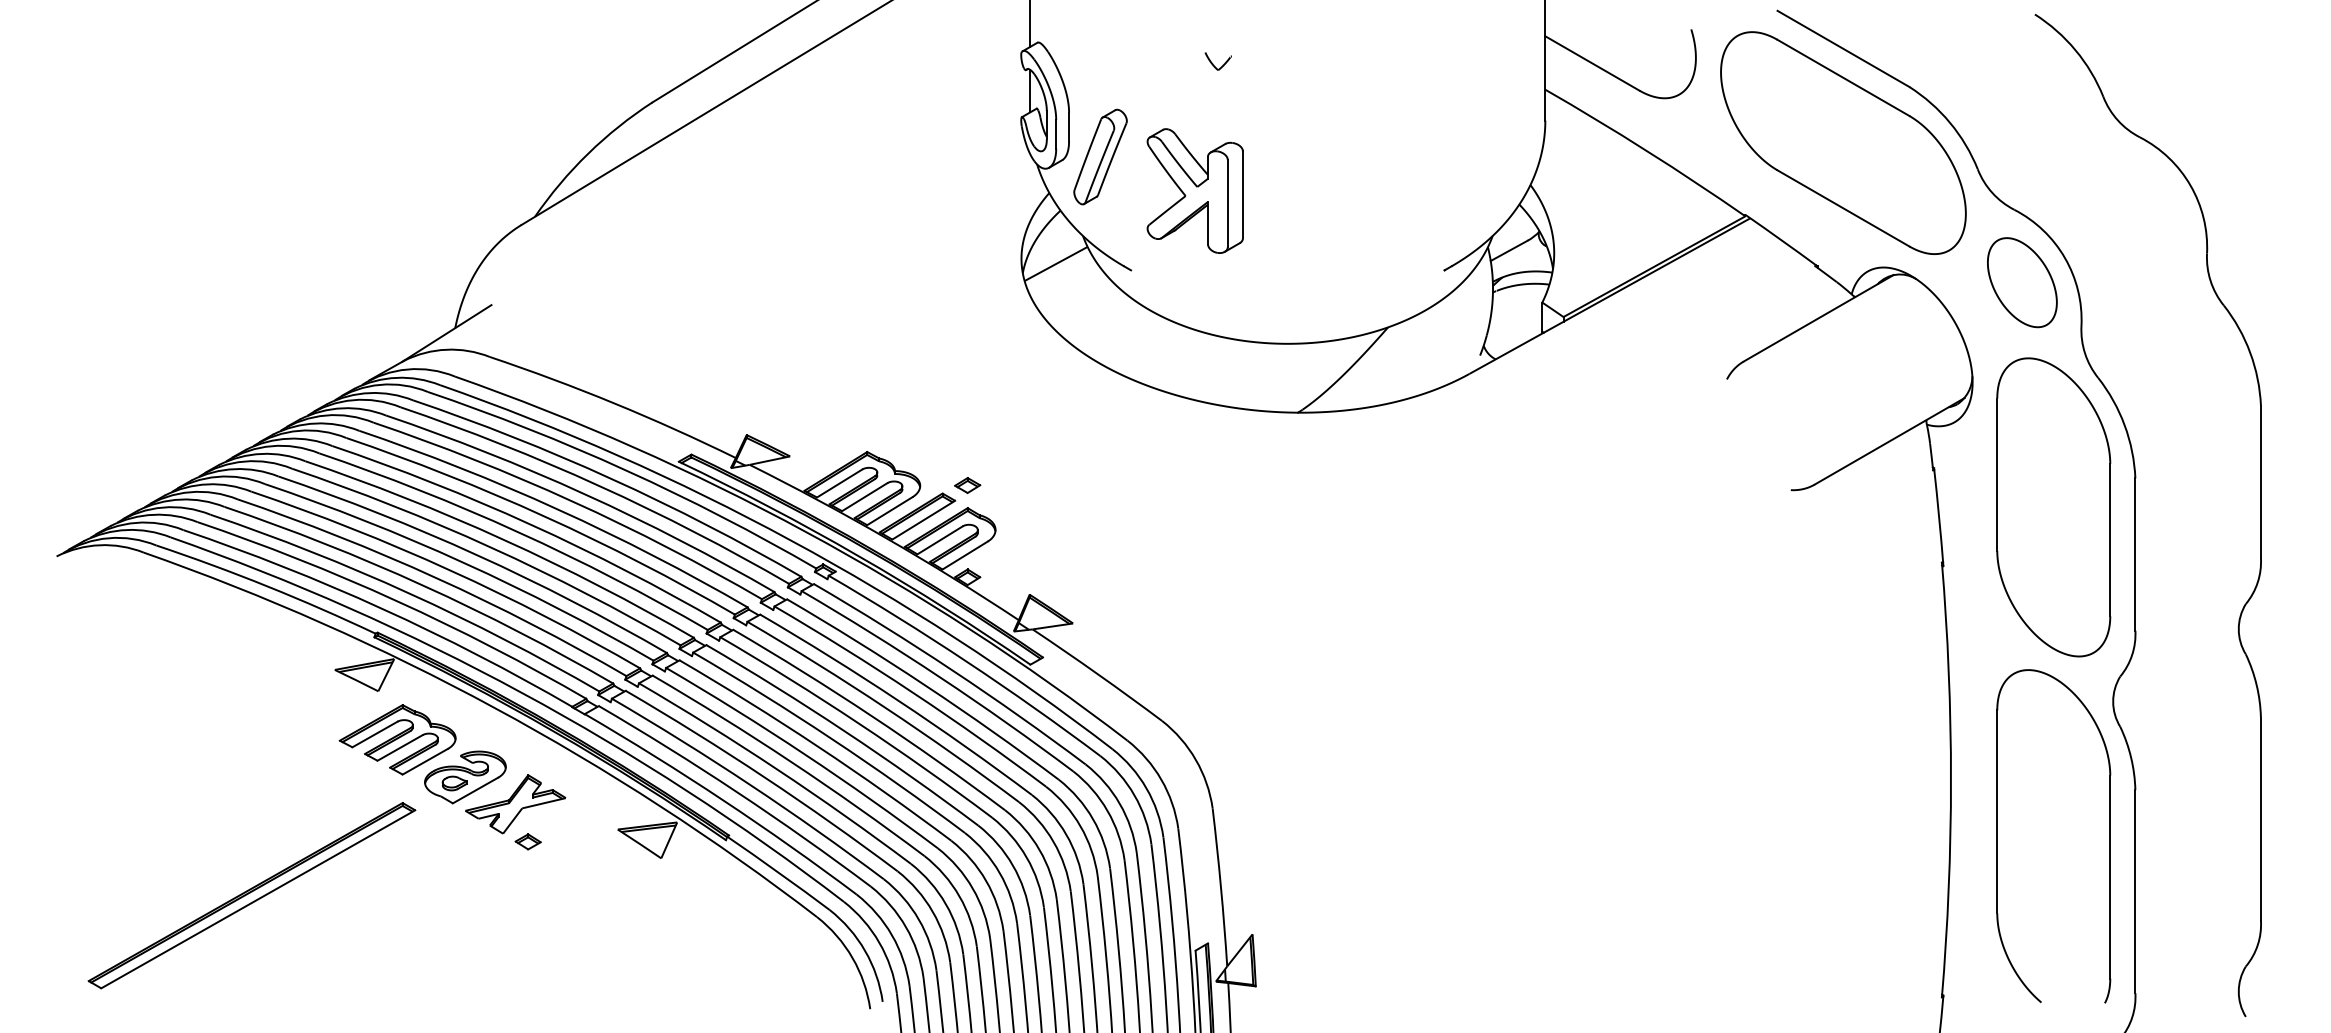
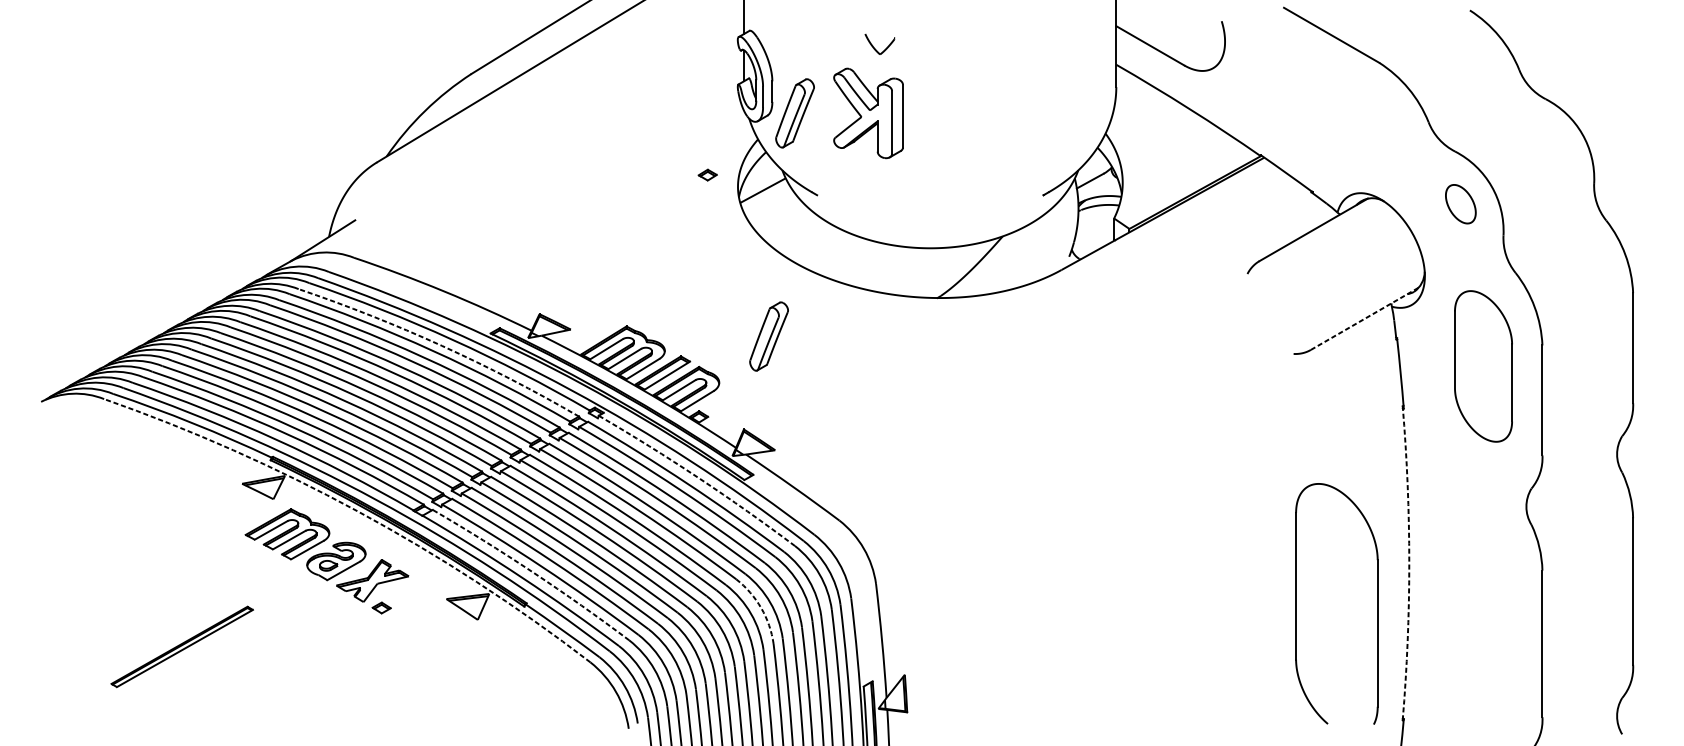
part: (1217, 61) -> (879, 44), size x1.6
part: (1843, 142) -> (1331, 102), removed
part: (1194, 190) -> (867, 113), moved
part: (2022, 282) -> (1460, 204), size x0.6
line: (1889, 441) -> (1364, 318), solid -> dashed
part: (1064, 465) -> (769, 336), added
arc: (611, 478) -> (441, 345), solid -> dashed
part: (967, 485) -> (707, 175), moved
part: (2053, 507) -> (1483, 366), size x0.7
arc: (967, 661) -> (699, 477), solid -> dashed
arc: (494, 708) -> (357, 511), solid -> dashed
arc: (1951, 779) -> (1409, 562), solid -> dashed
arc: (737, 792) -> (532, 572), solid -> dashed
part: (1997, 836) -> (1296, 604), moved
arc: (1053, 841) -> (761, 607), solid -> dashed
part: (251, 895) -> (181, 646), size x0.6

